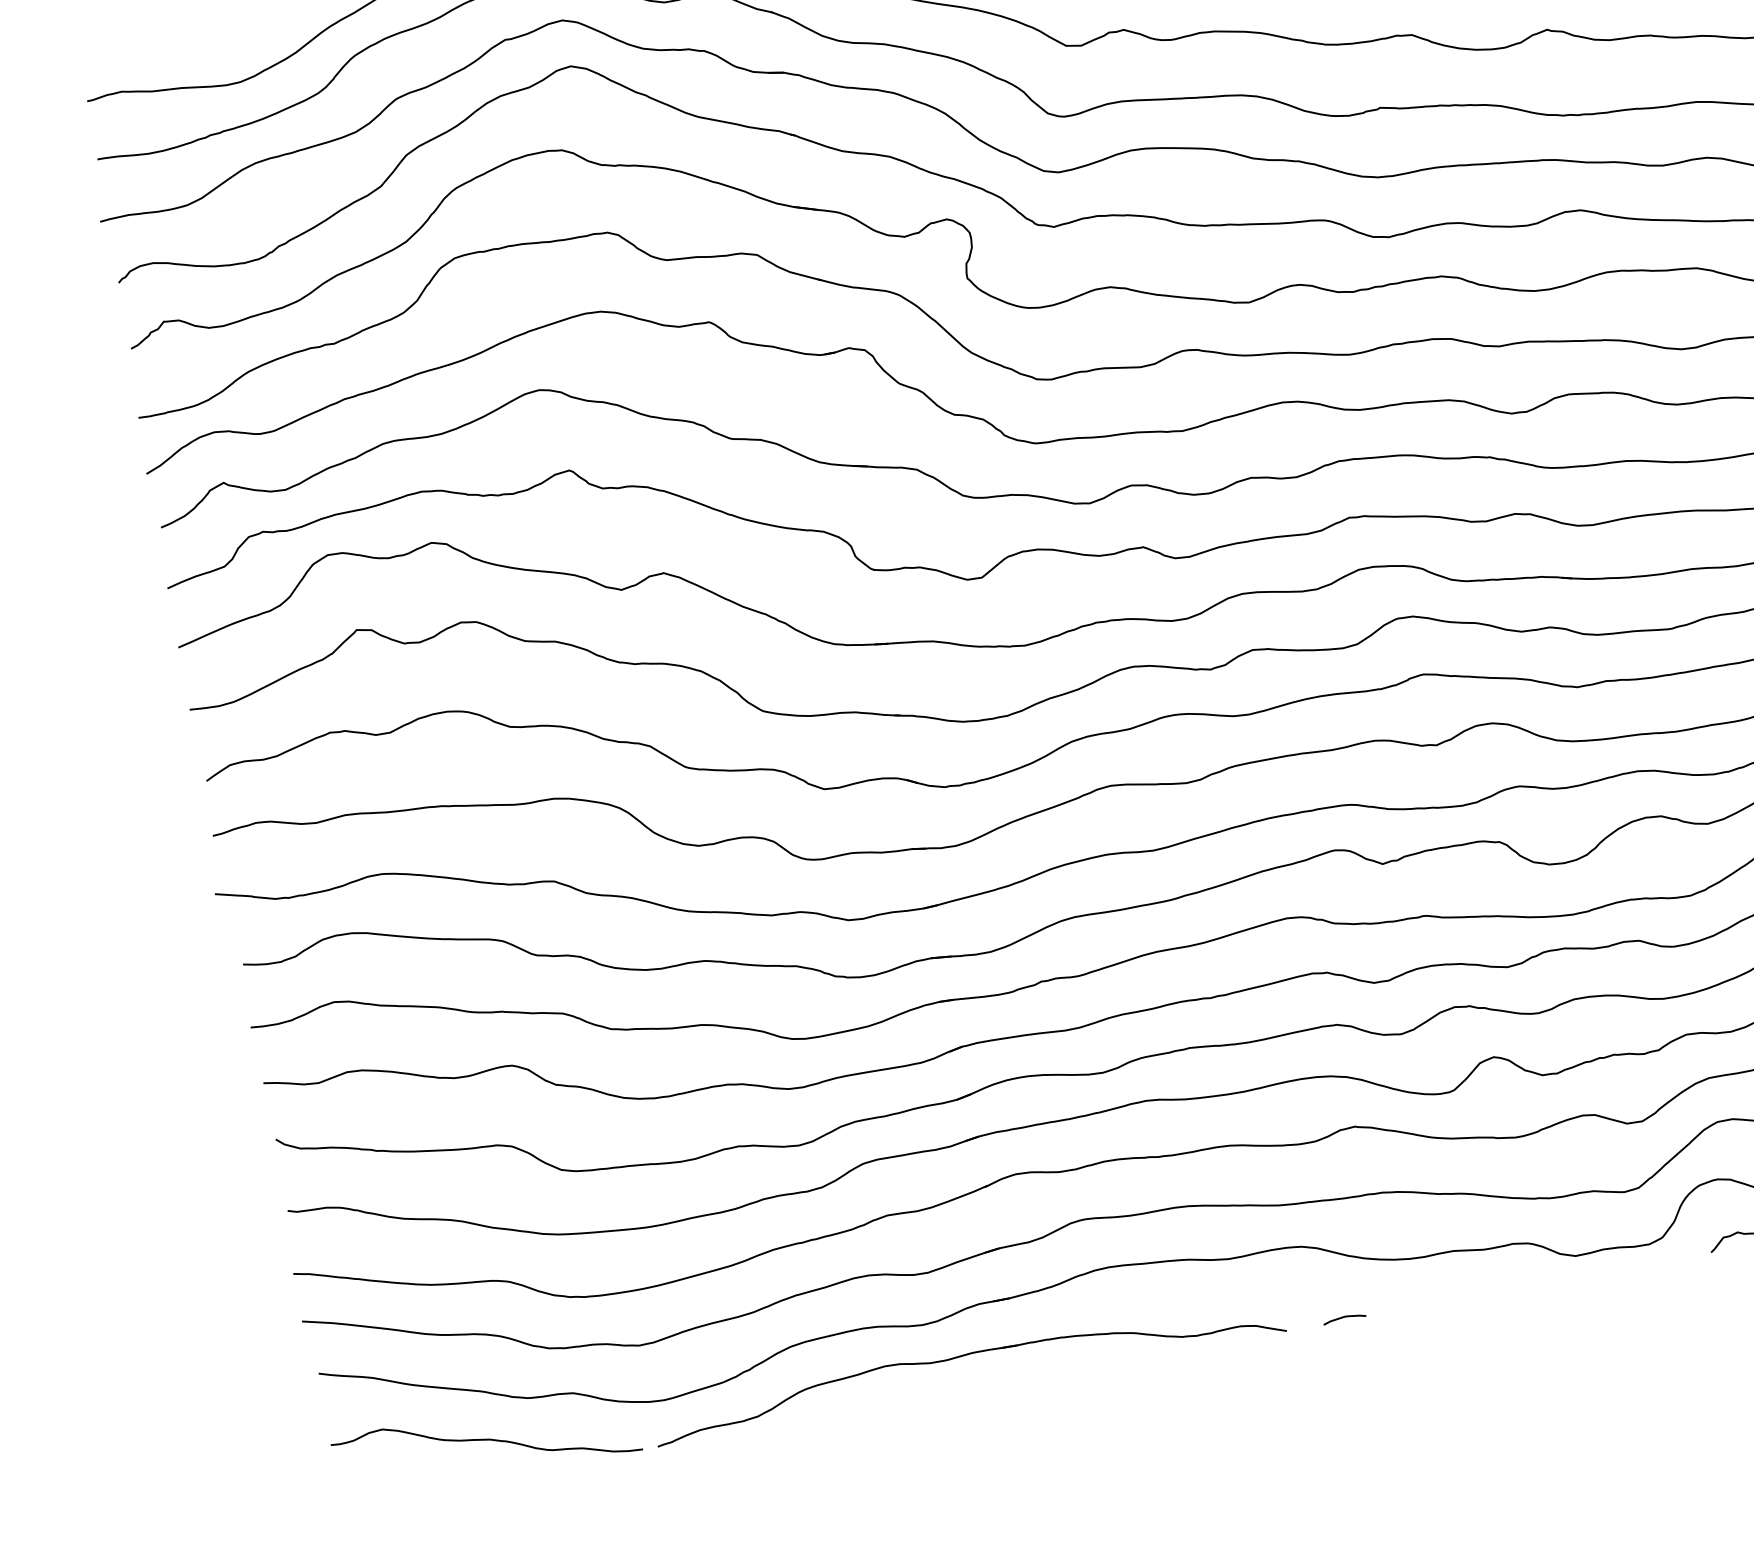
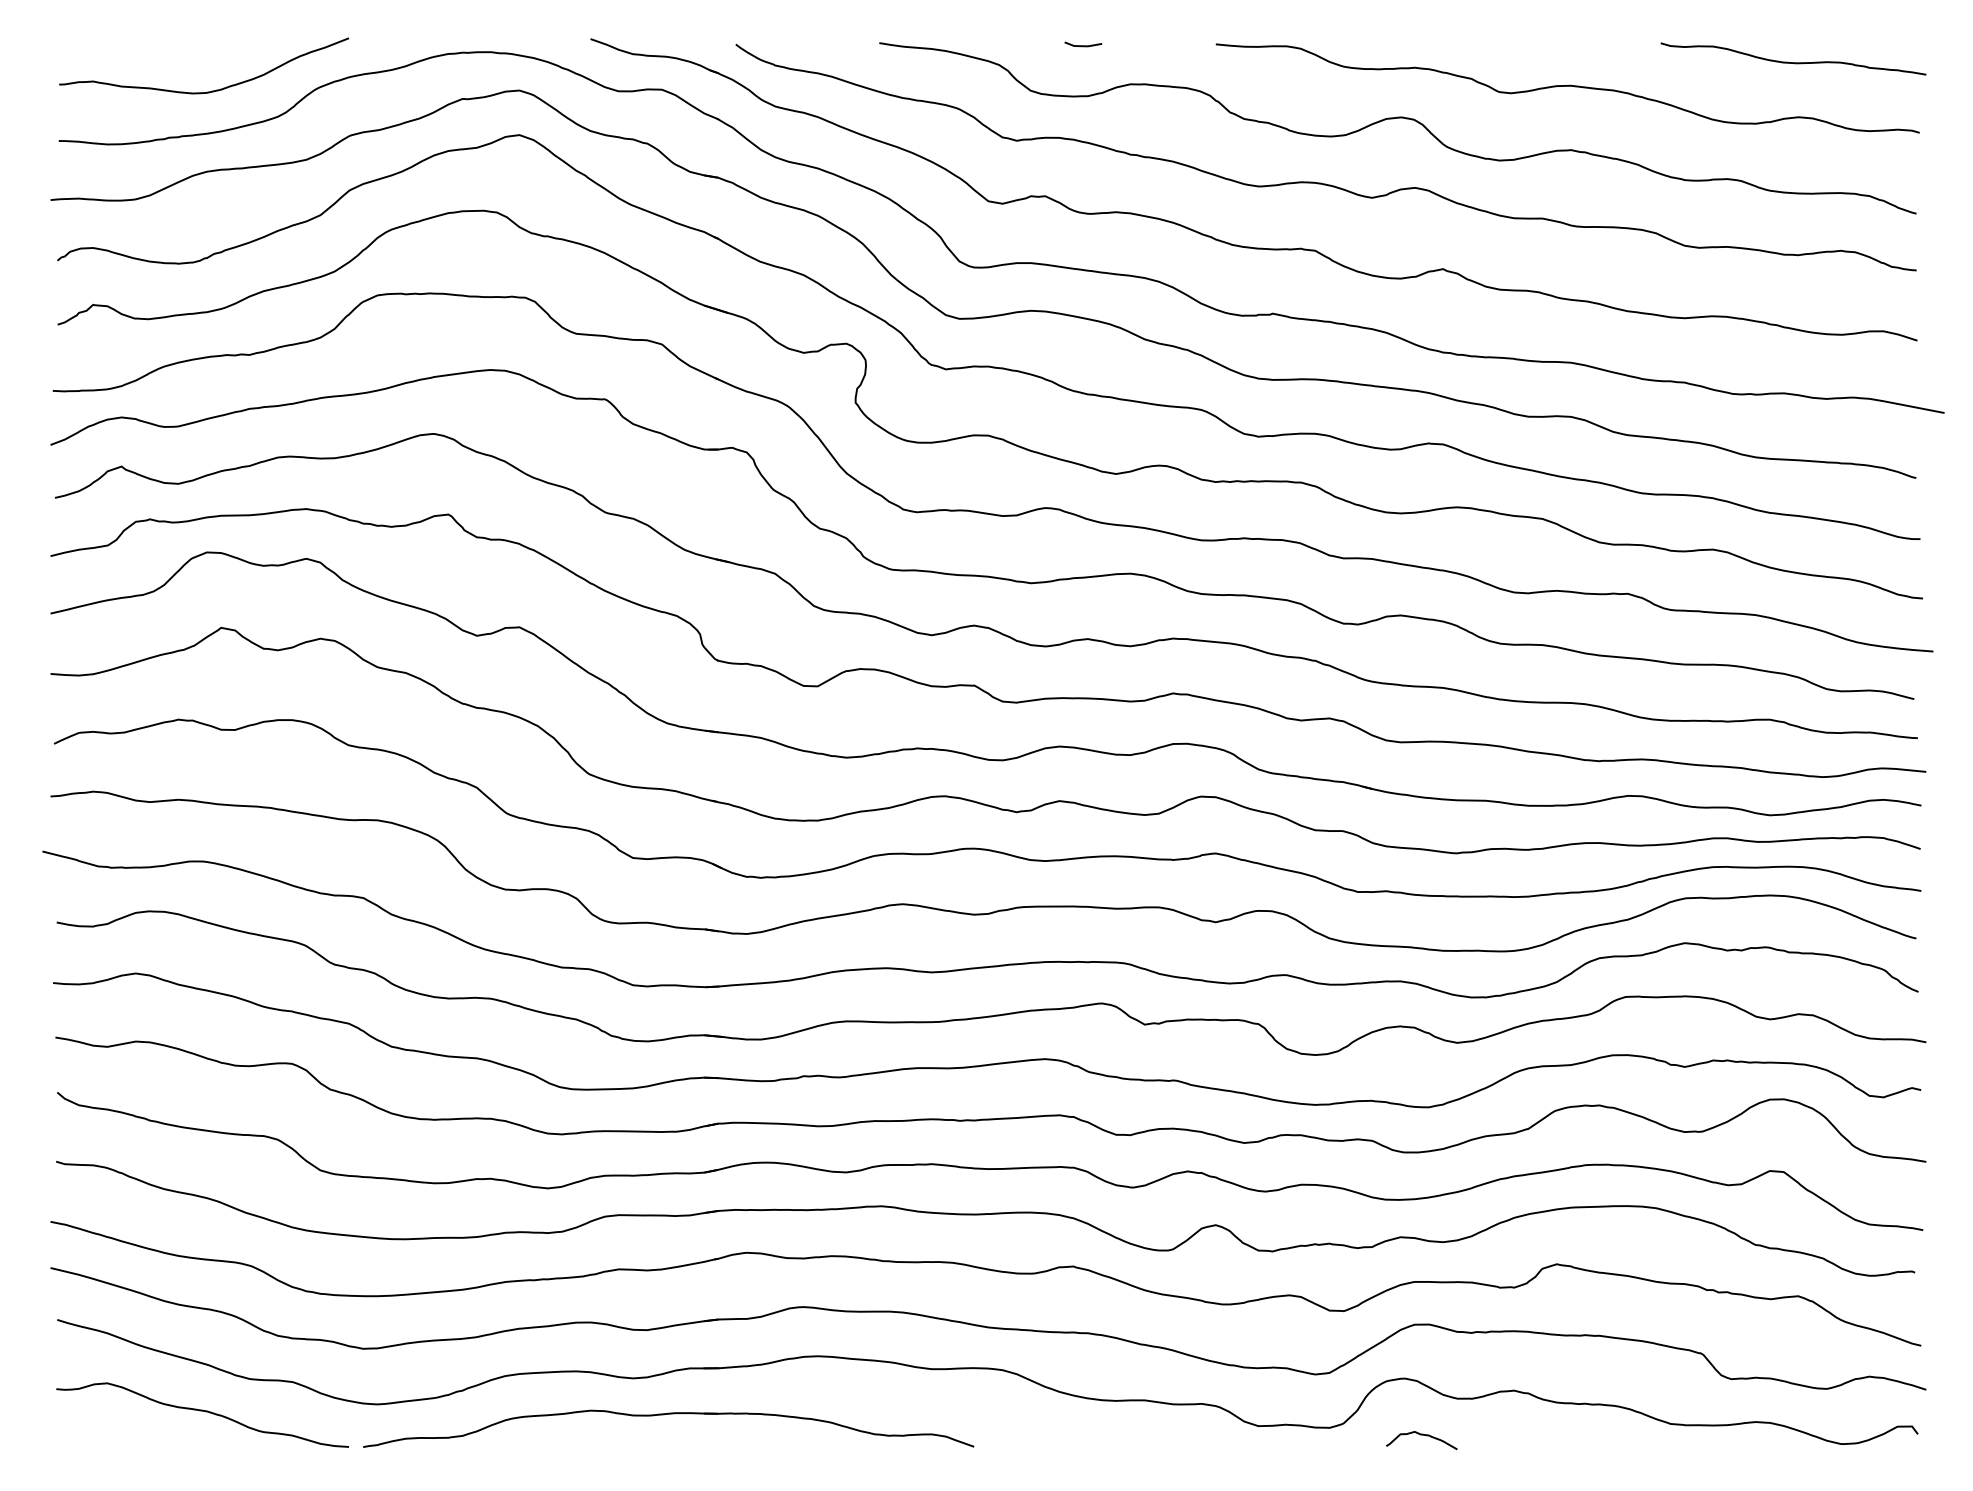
curve: (1344, 1318) -> (1030, 1444), removed

